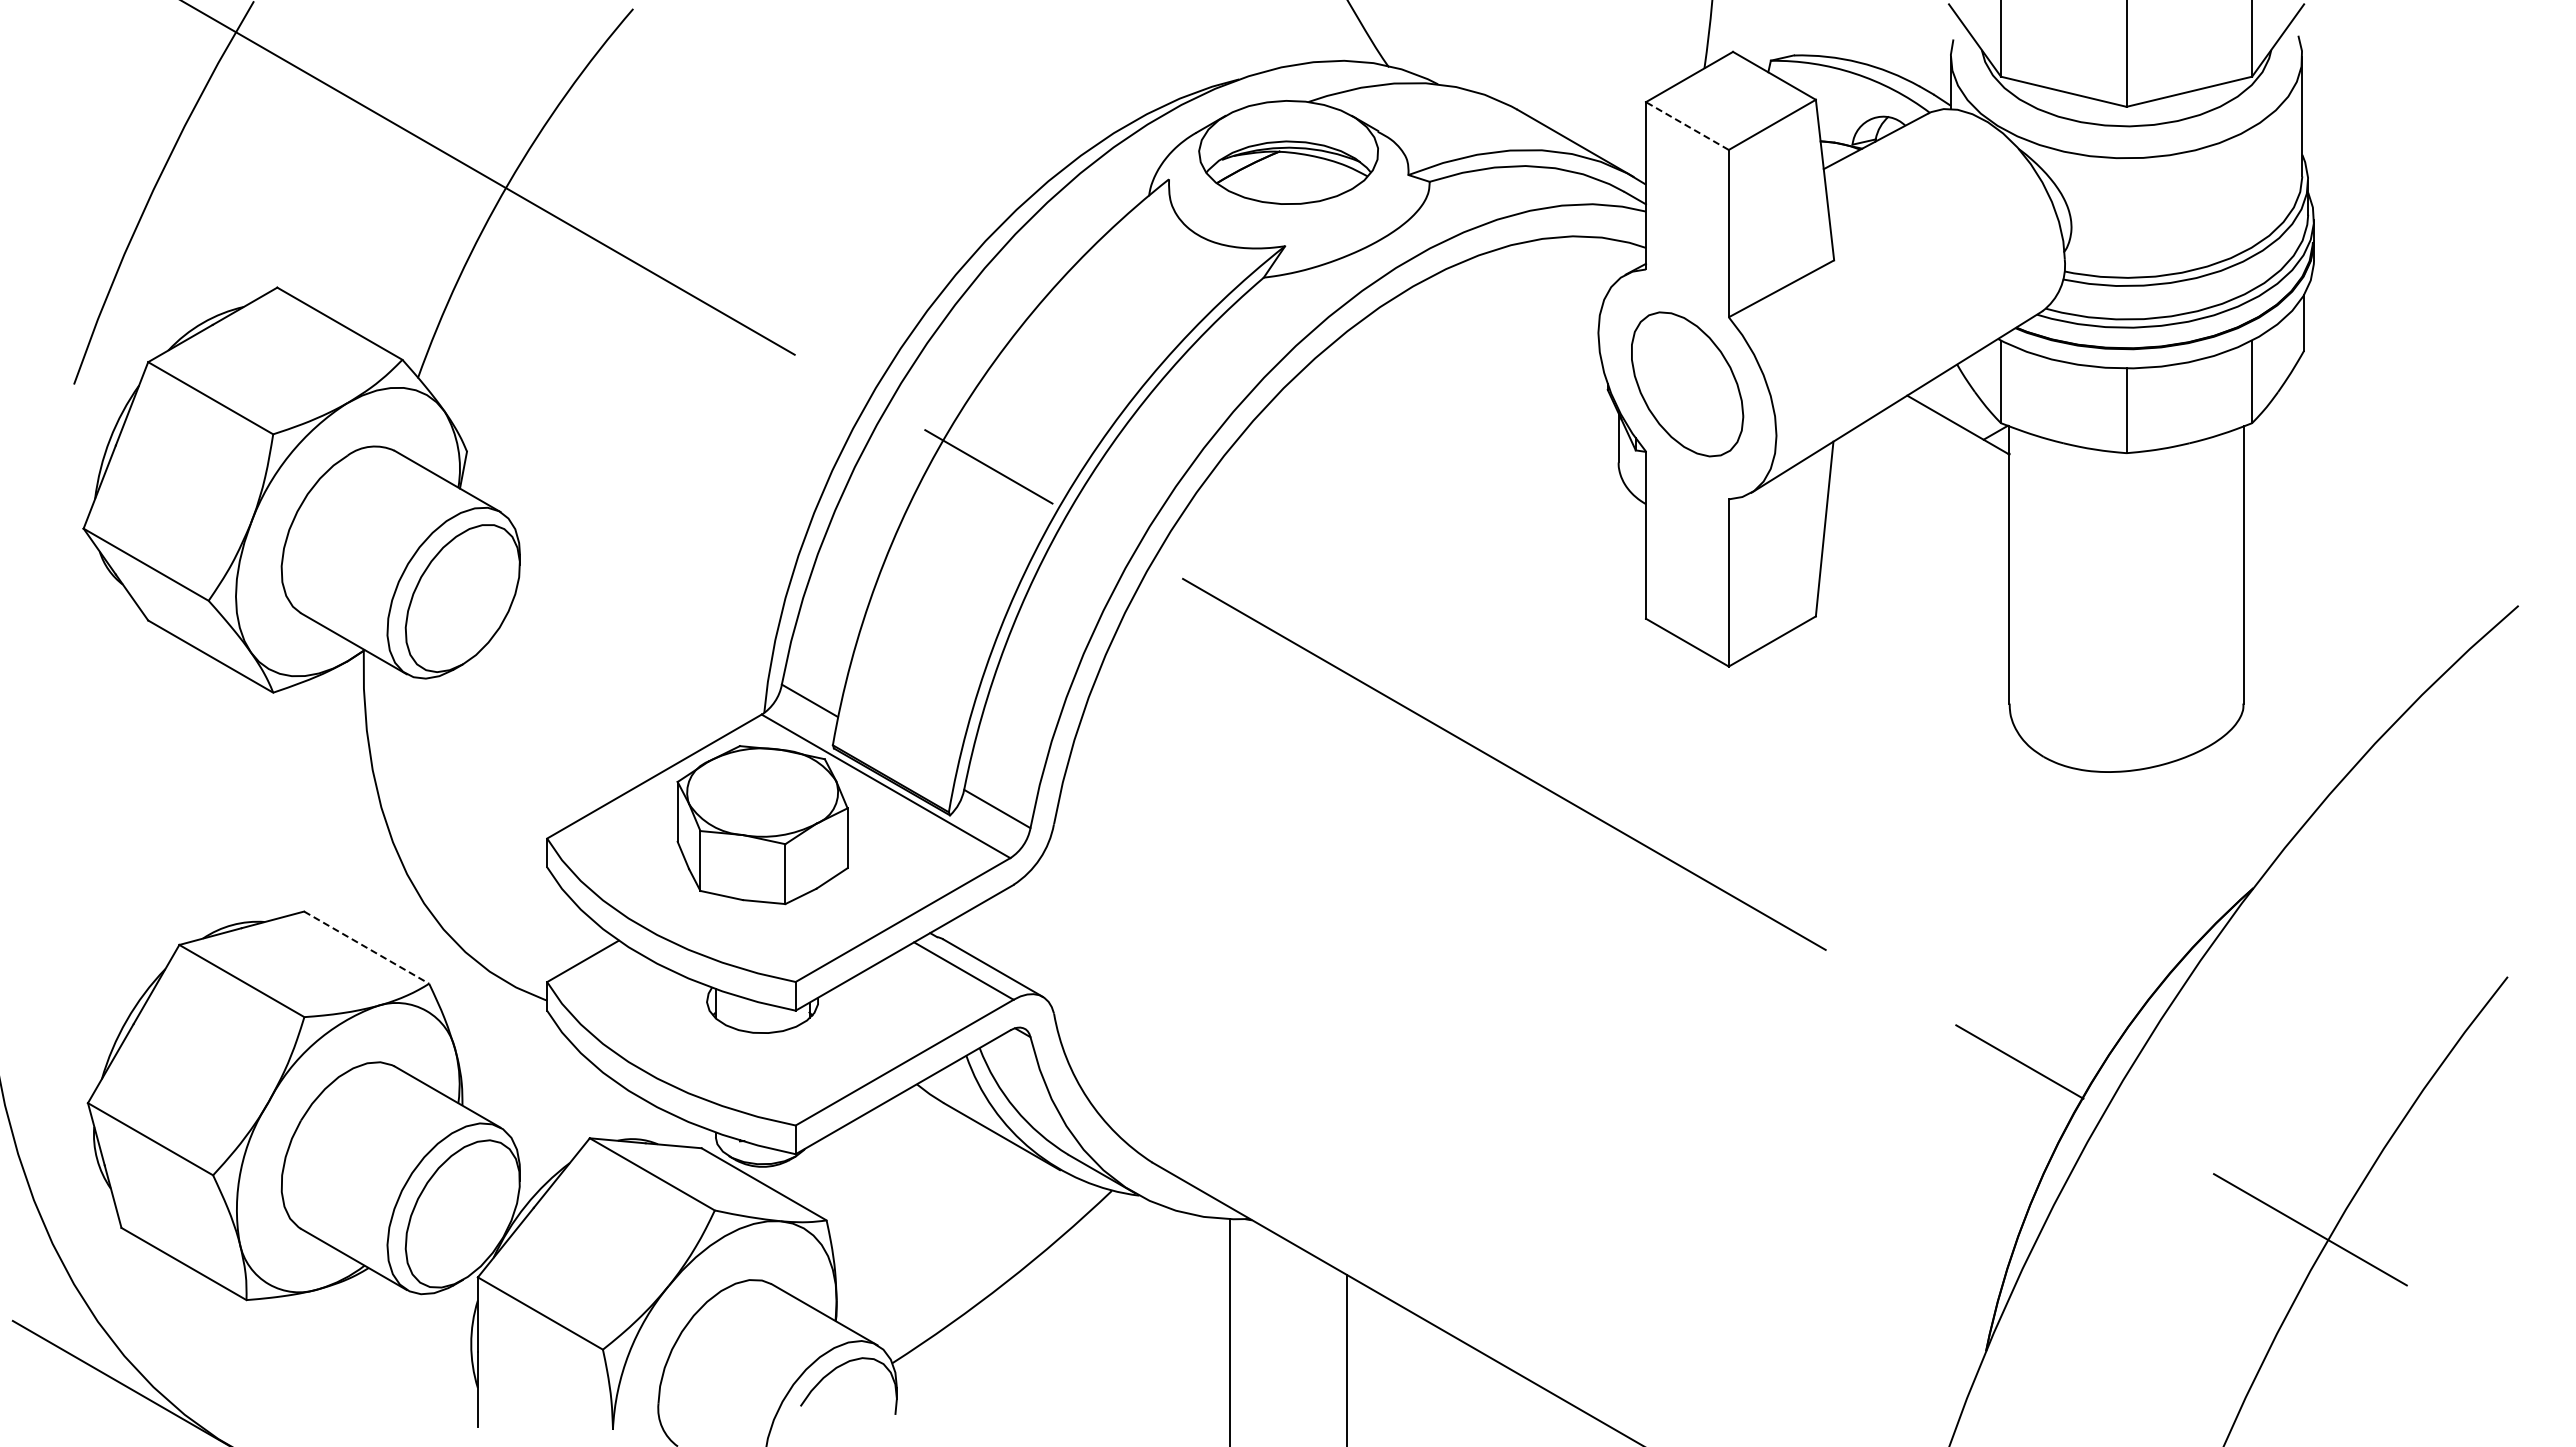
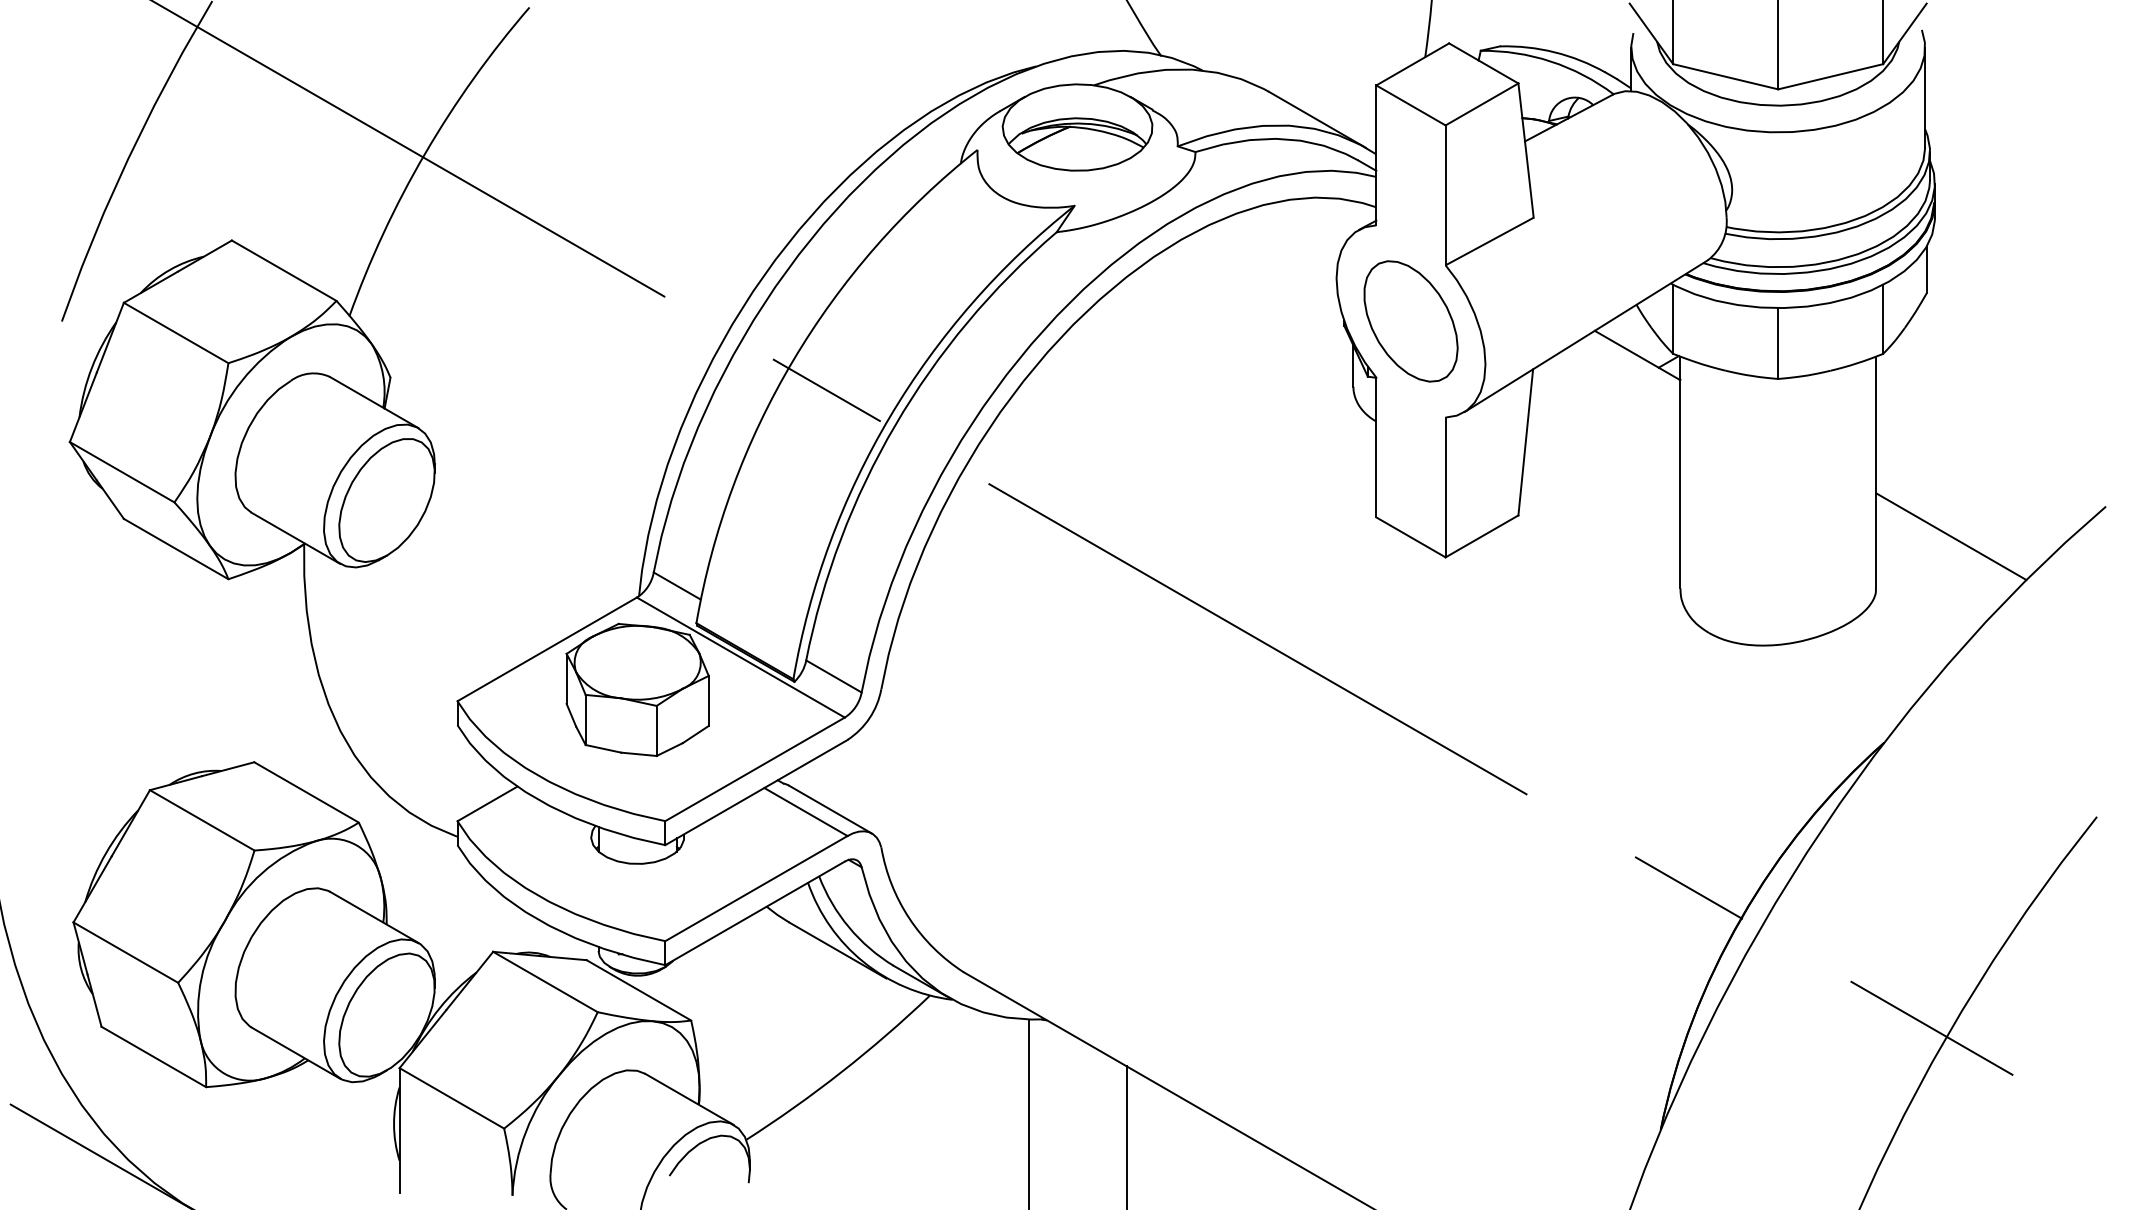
line: (1687, 126) -> (1411, 105), dashed -> solid
line: (2333, 641) -> (1951, 536), added
line: (367, 947) -> (307, 792), dashed -> solid

